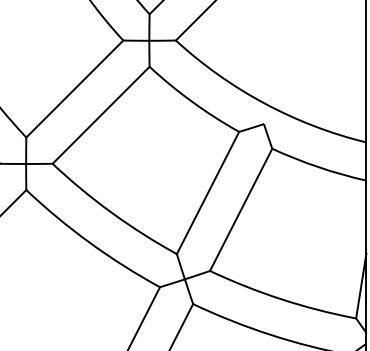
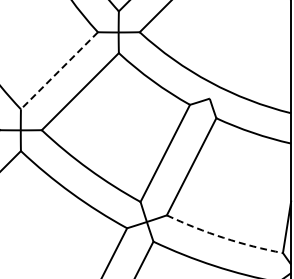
line: (74, 89) -> (59, 71), solid -> dashed
arc: (281, 298) -> (223, 237), solid -> dashed

